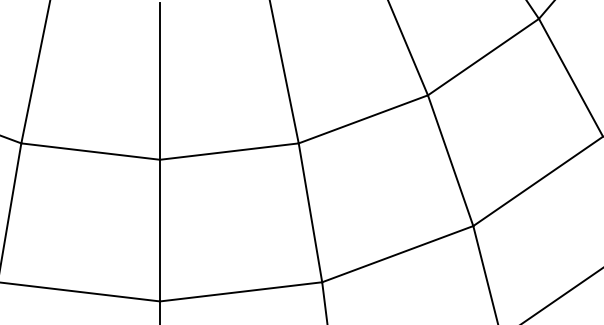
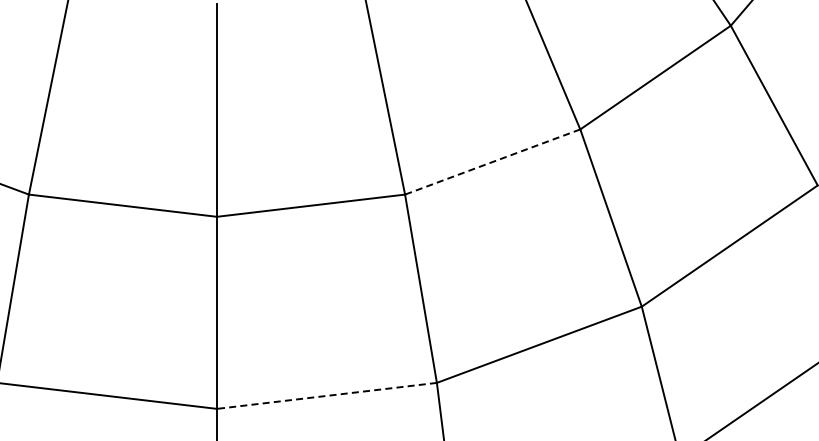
line: (363, 119) -> (492, 162), solid -> dashed
line: (240, 291) -> (326, 395), solid -> dashed

